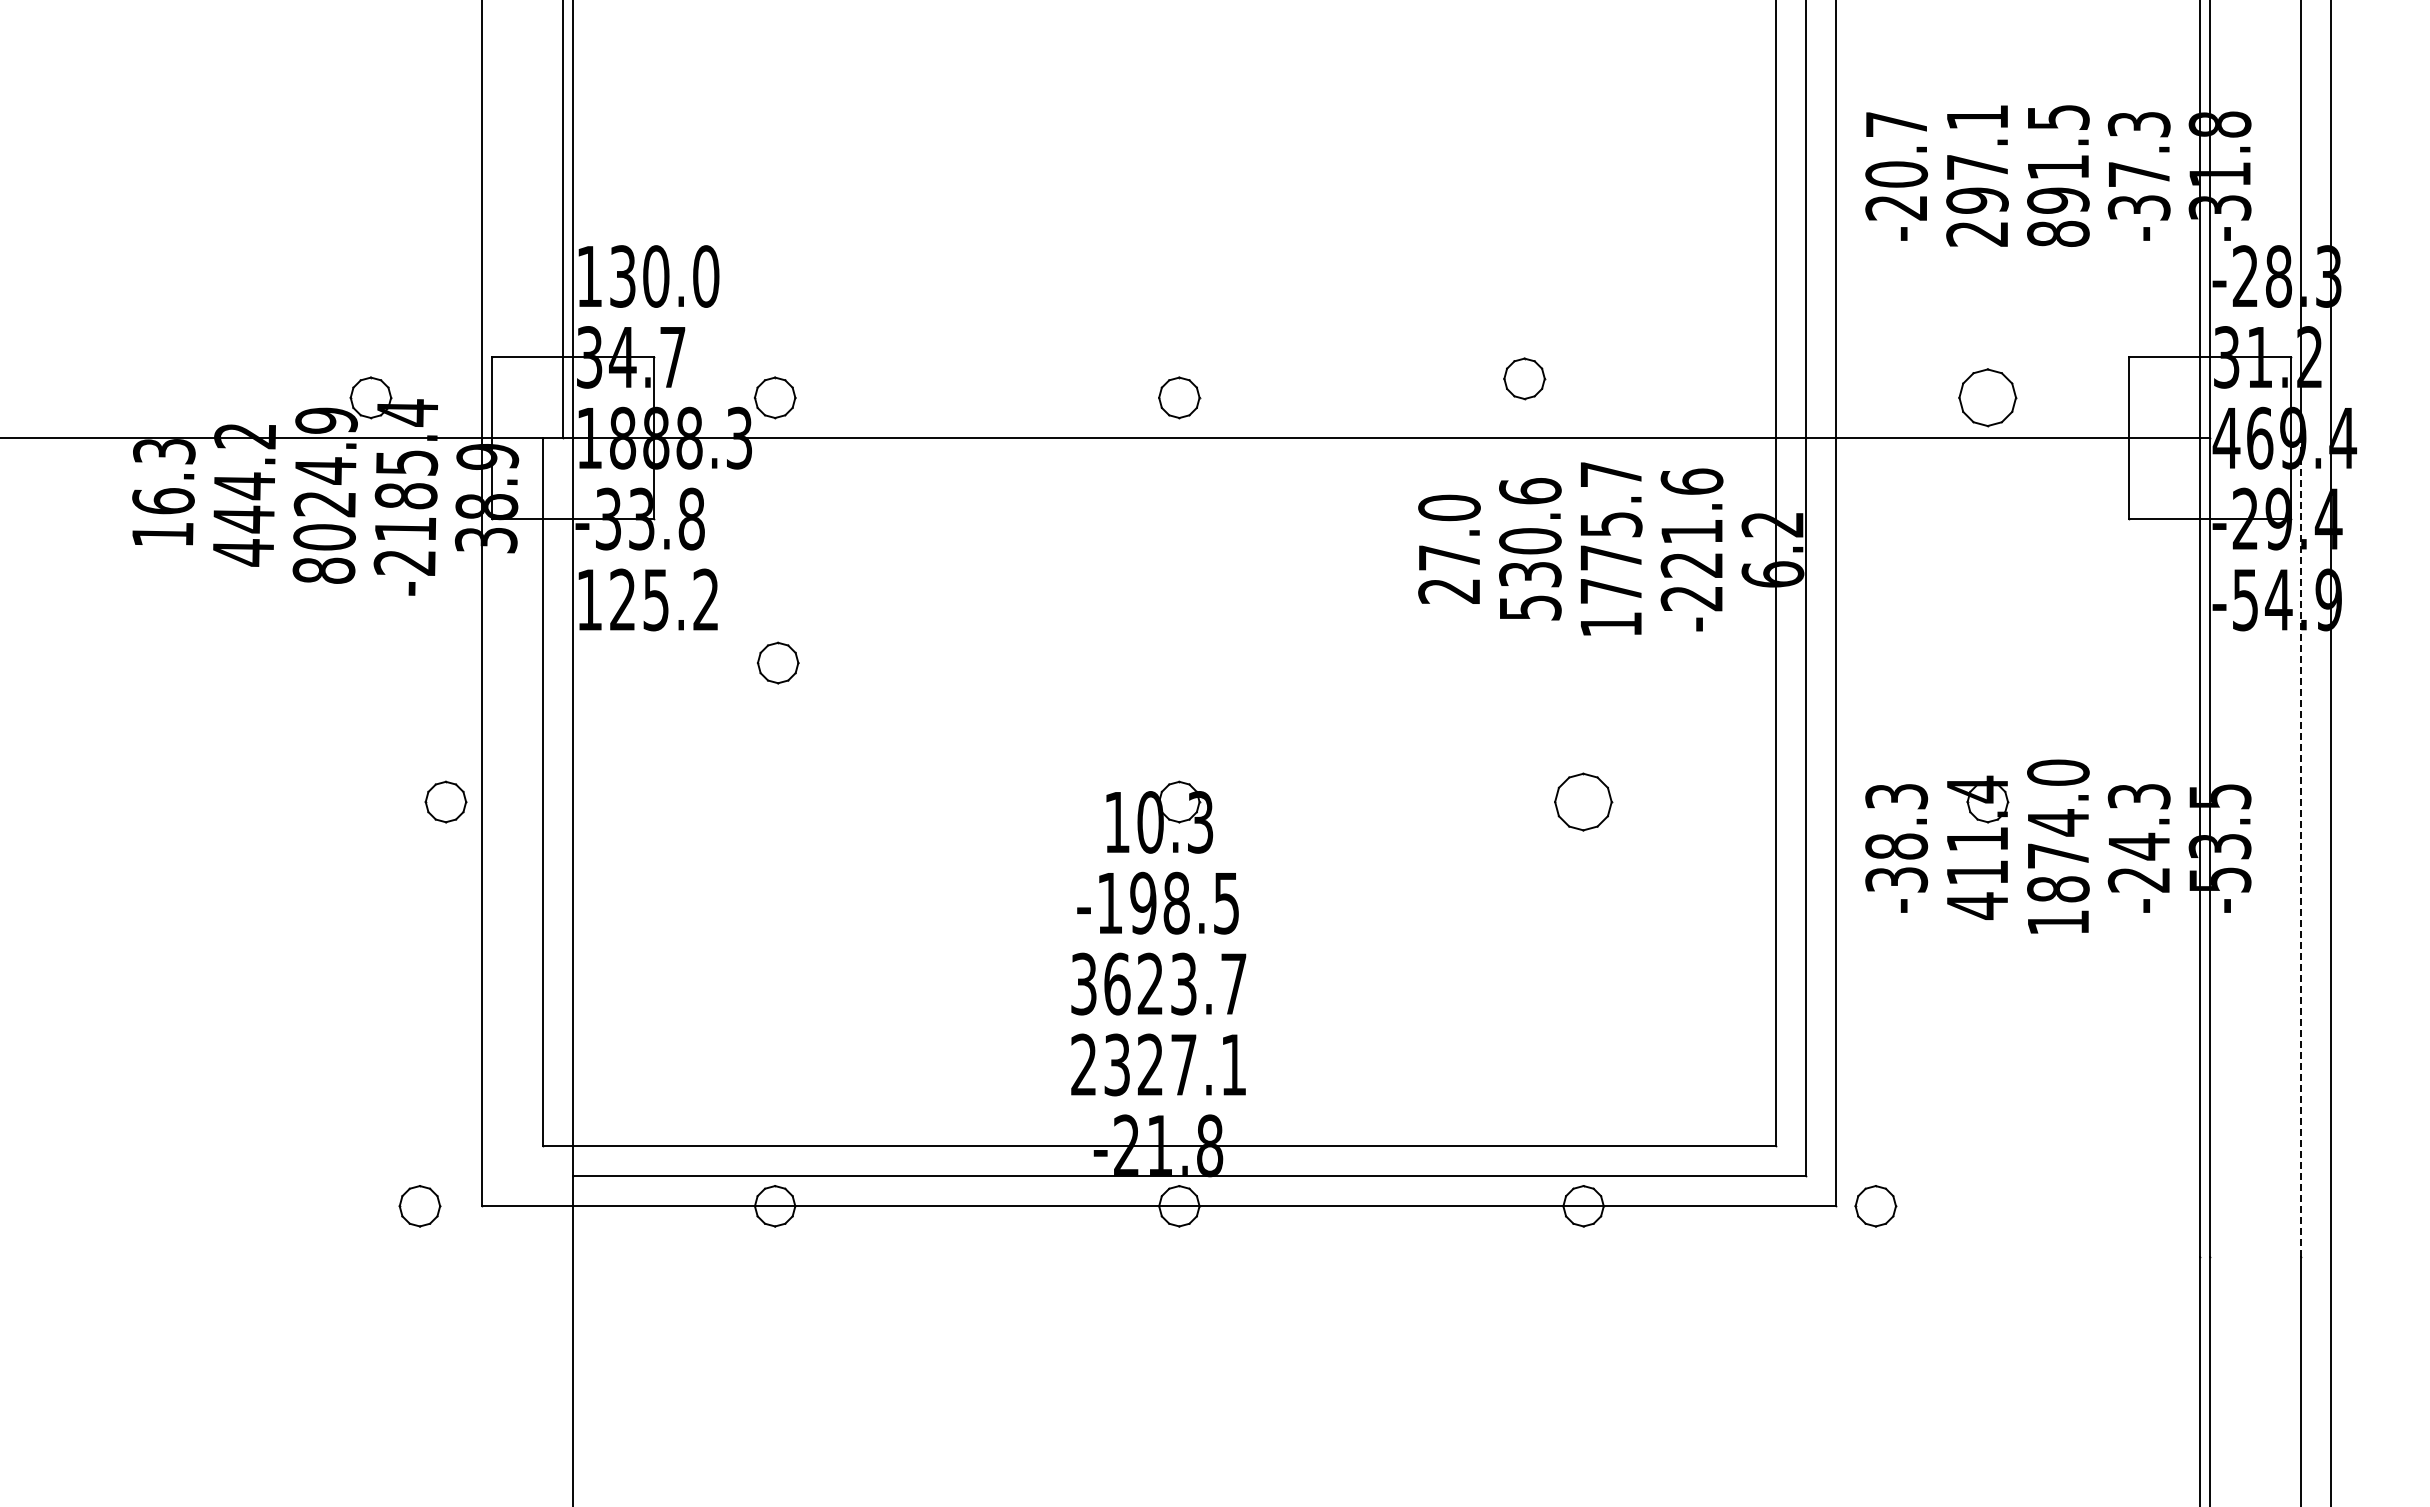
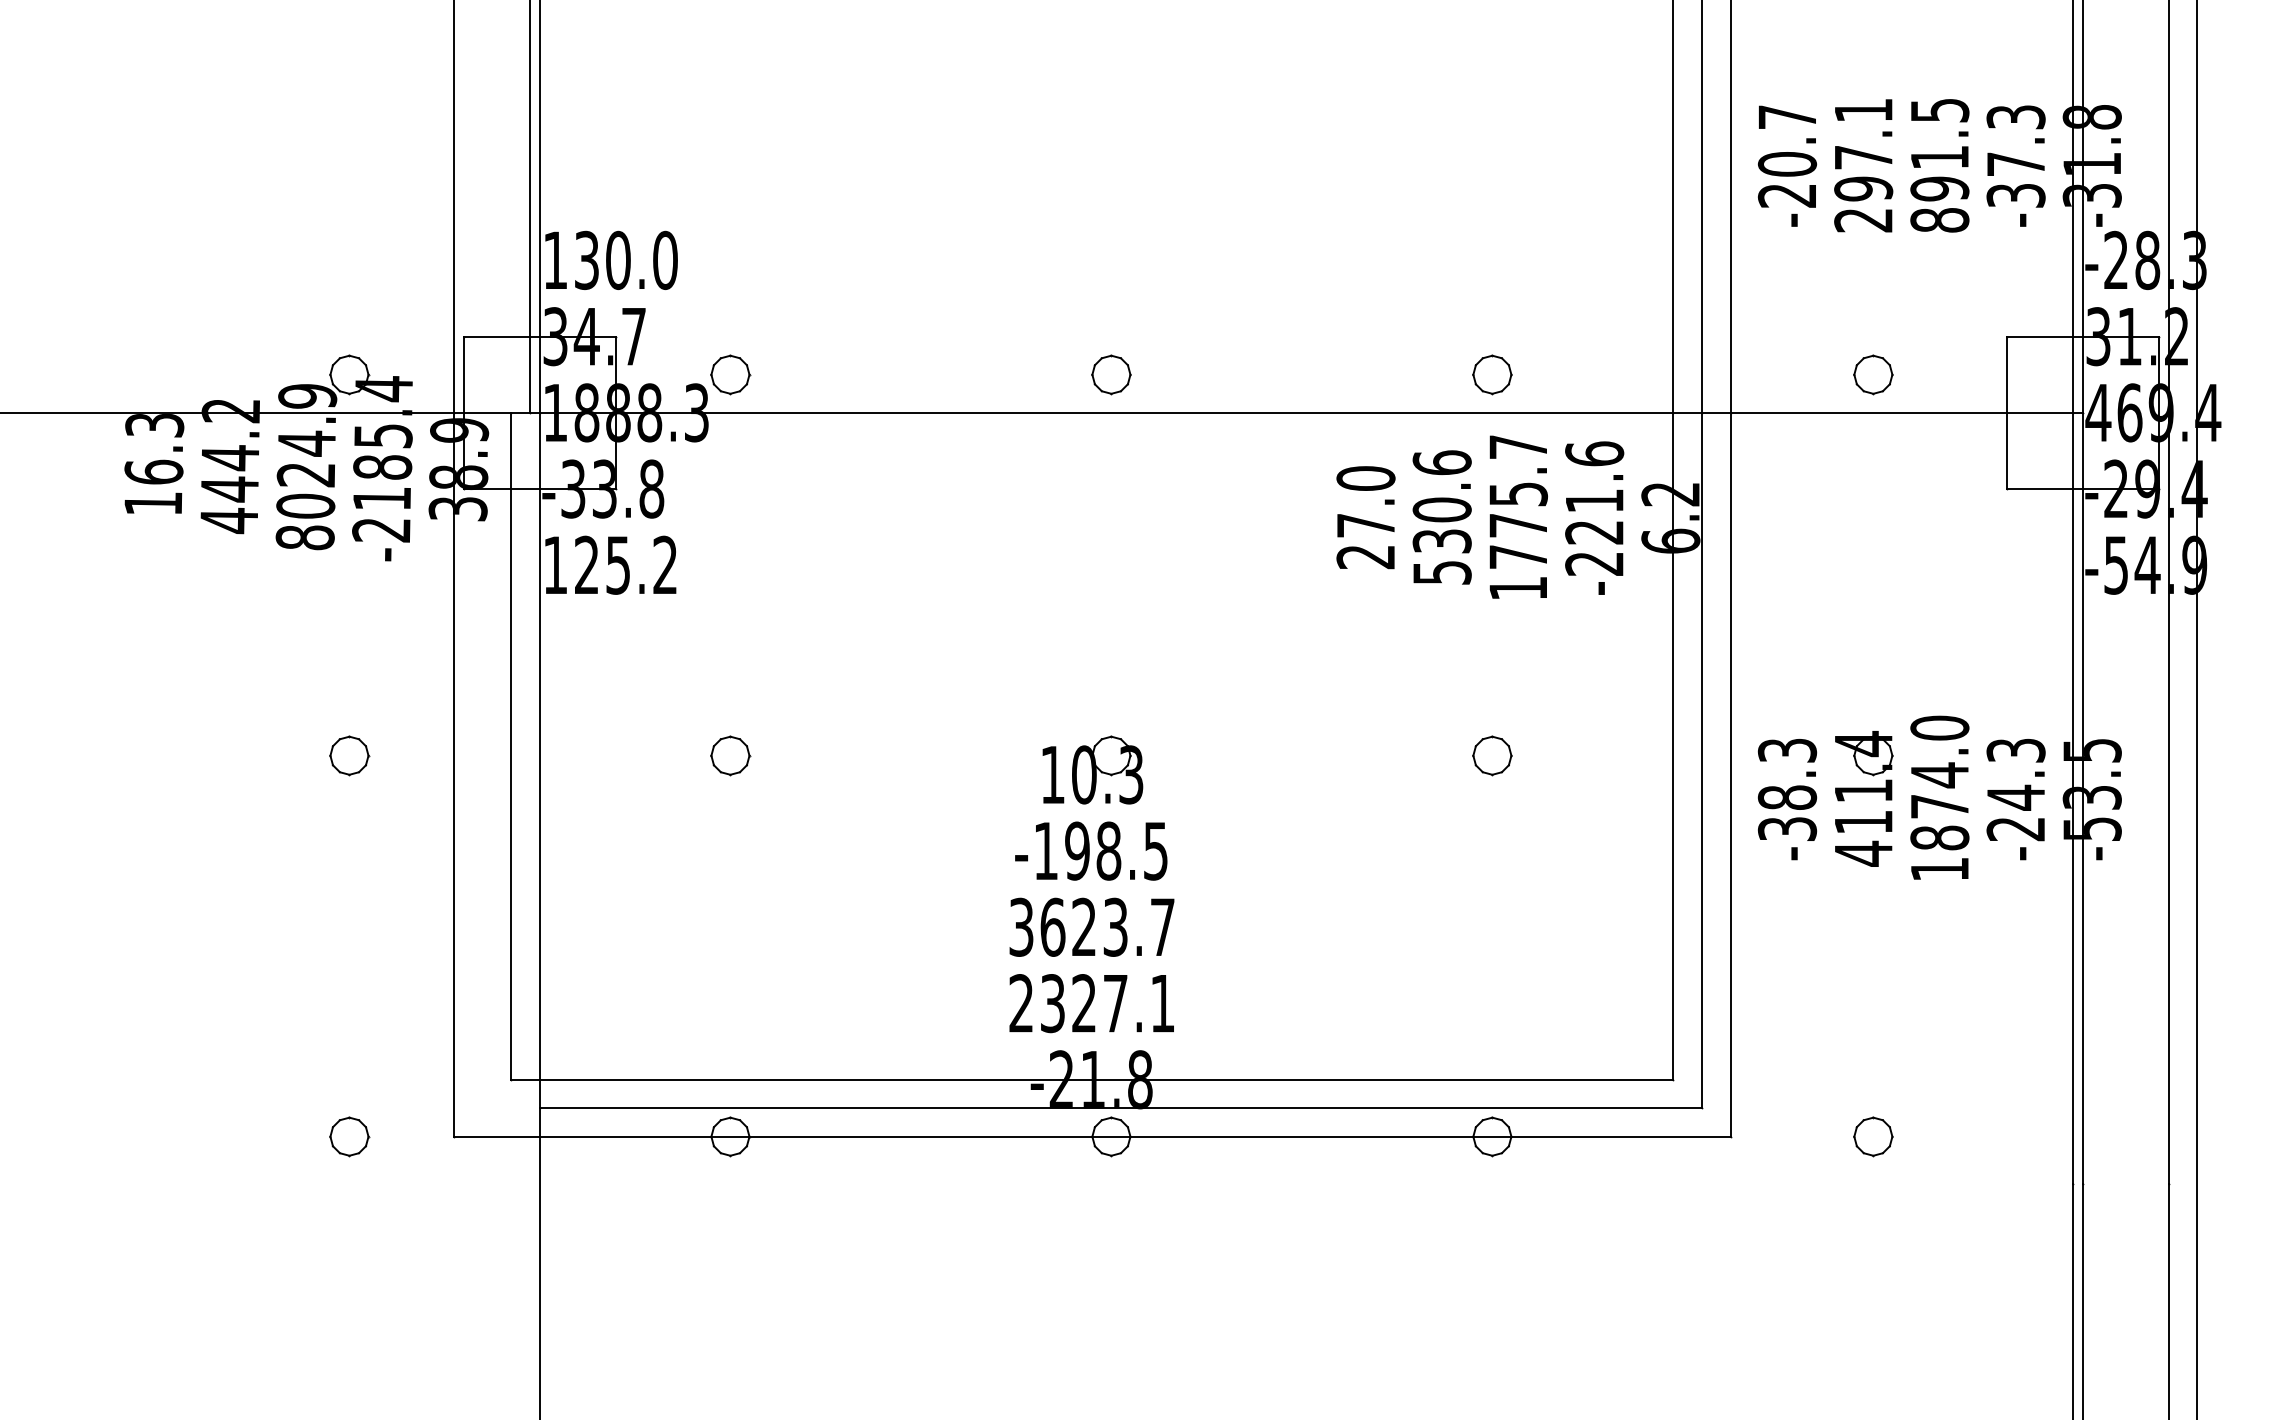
part: (1524, 378) -> (1492, 374), moved
part: (1987, 397) -> (1873, 374), size x0.71
part: (778, 662) -> (730, 755), moved
part: (445, 801) -> (349, 755), moved
part: (1583, 801) -> (1492, 755), size x0.71
line: (2301, 847) -> (2169, 798), dashed -> solid
part: (419, 1206) -> (349, 1136), moved
part: (1875, 1206) -> (1873, 1136), moved

